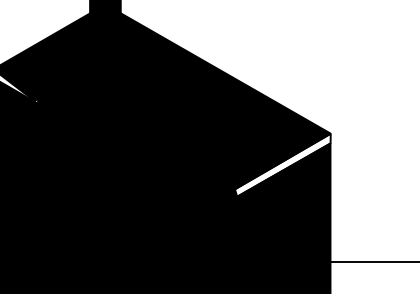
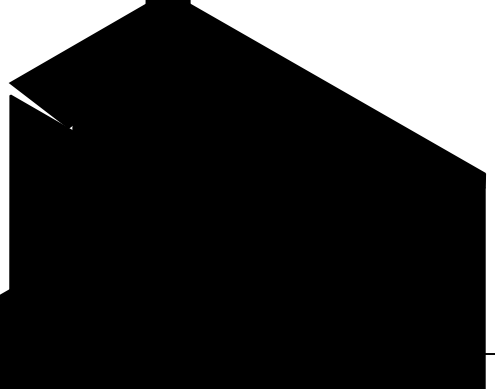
fill: (274, 170) -> (405, 225), added

